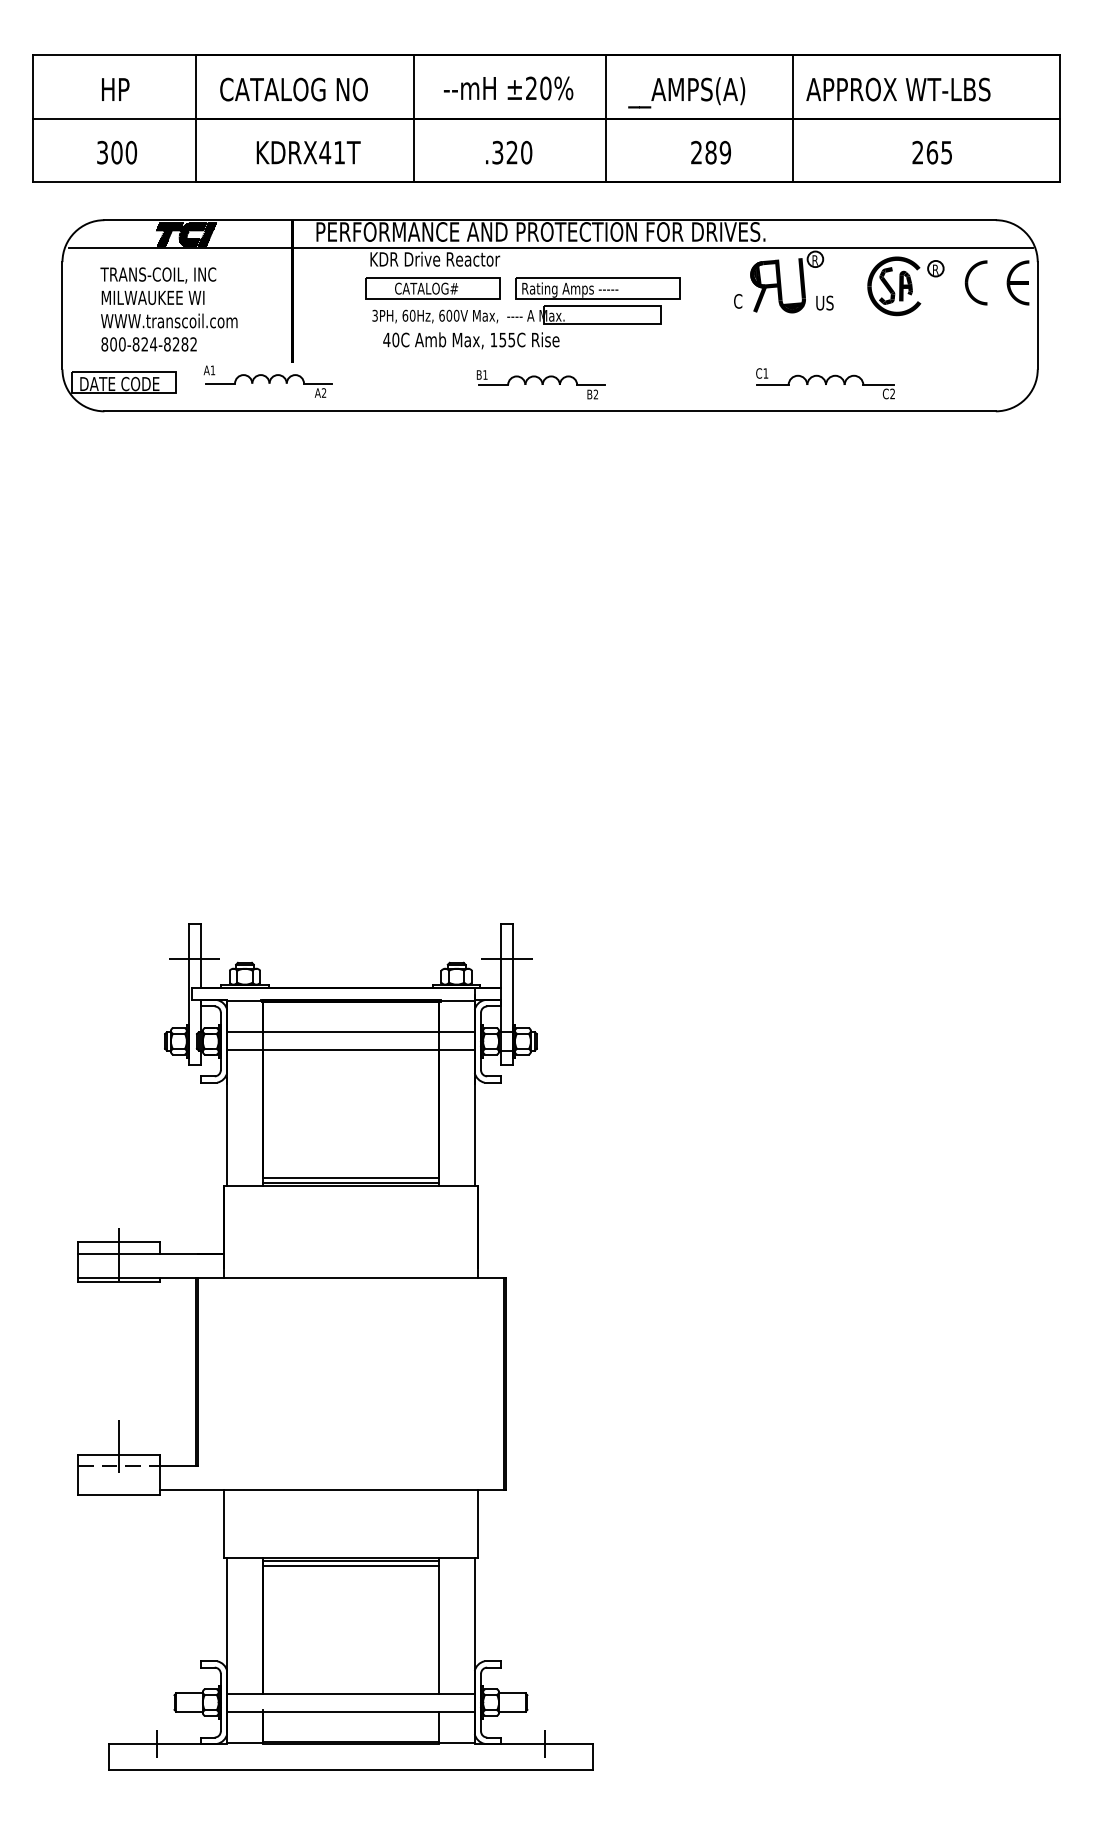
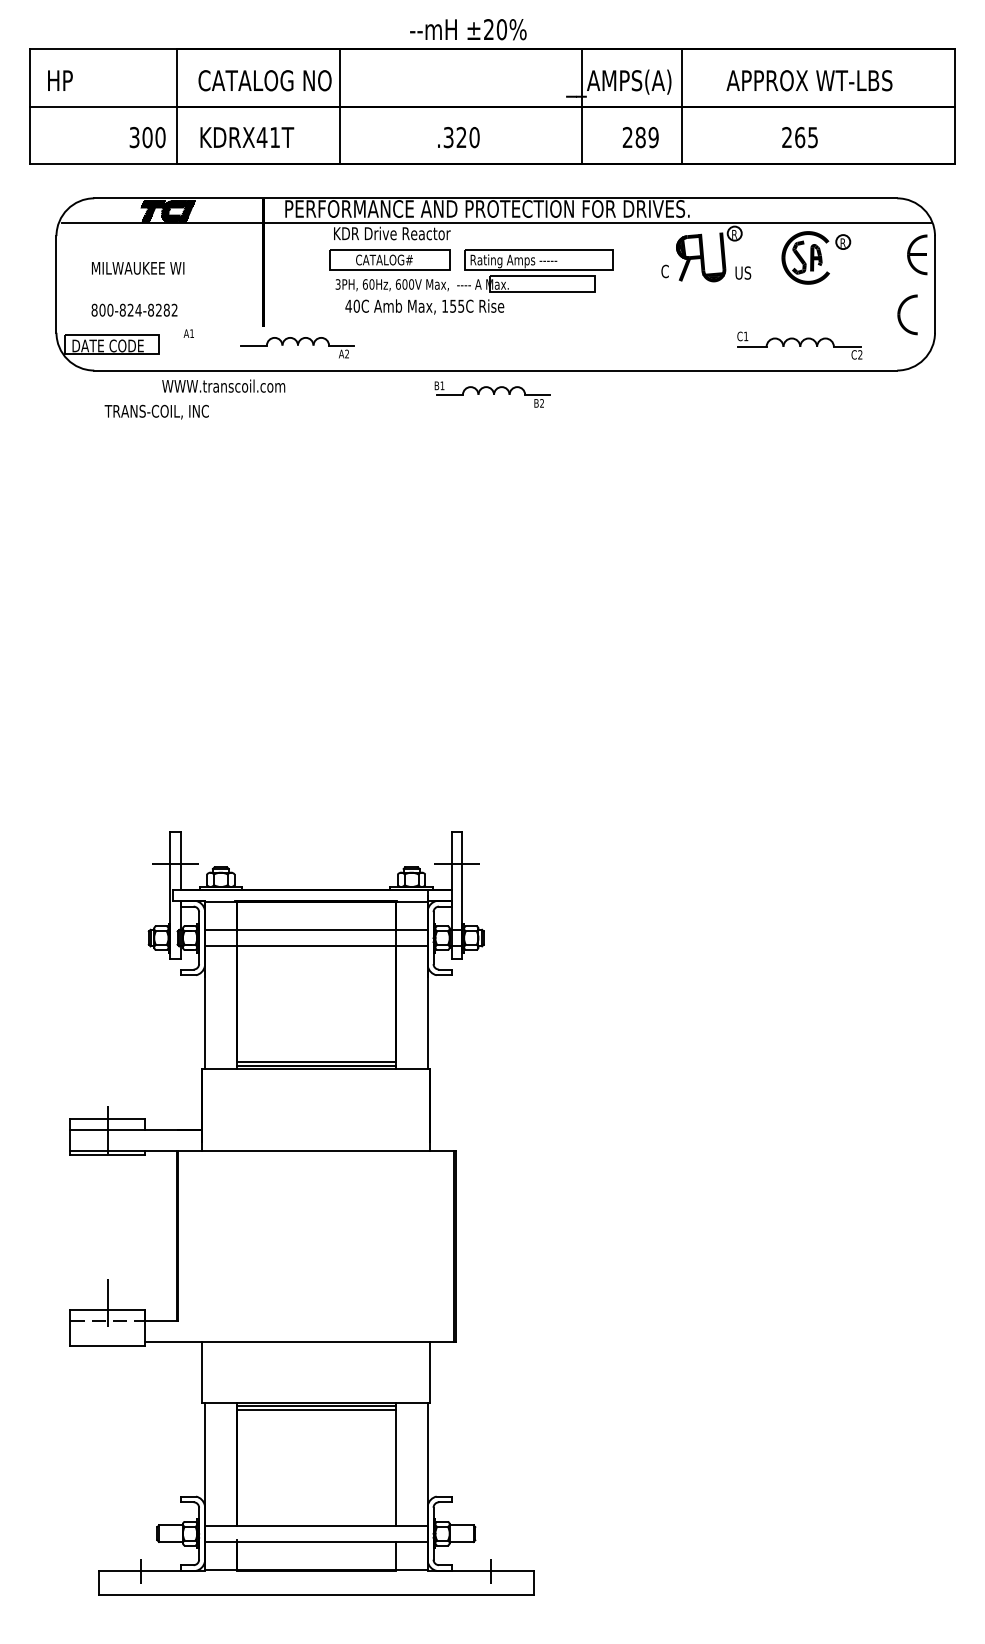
text: (508, 88) -> (468, 29), moved
text: (115, 89) -> (60, 80), moved
line: (414, 118) -> (340, 106), moved
line: (606, 118) -> (582, 106), moved
line: (792, 118) -> (681, 106), moved
text: (116, 152) -> (147, 137), moved
text: (308, 152) -> (247, 137), moved
text: (931, 152) -> (799, 137), moved
text: (157, 274) -> (156, 411), moved
part: (968, 282) -> (900, 314), moved
text: (169, 320) -> (223, 385), moved
part: (825, 383) -> (799, 345), moved
part: (540, 384) -> (492, 394), moved
part: (268, 385) -> (297, 347), moved

